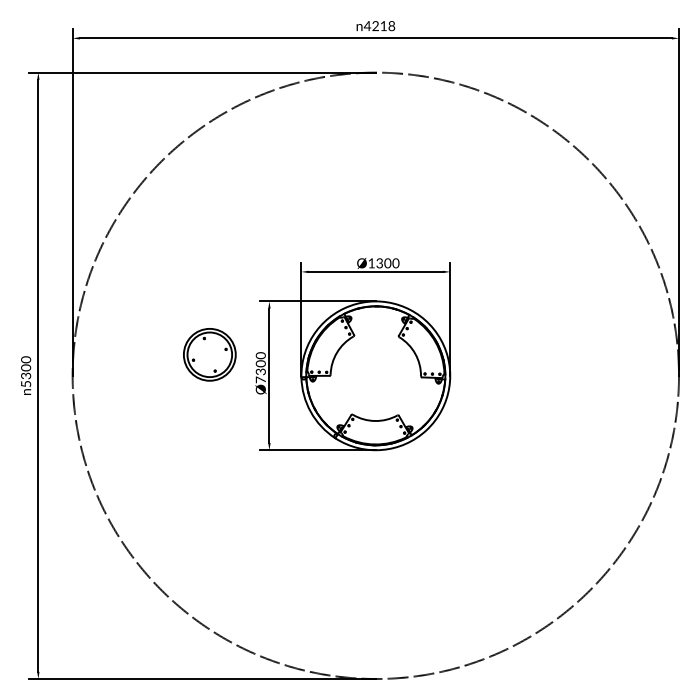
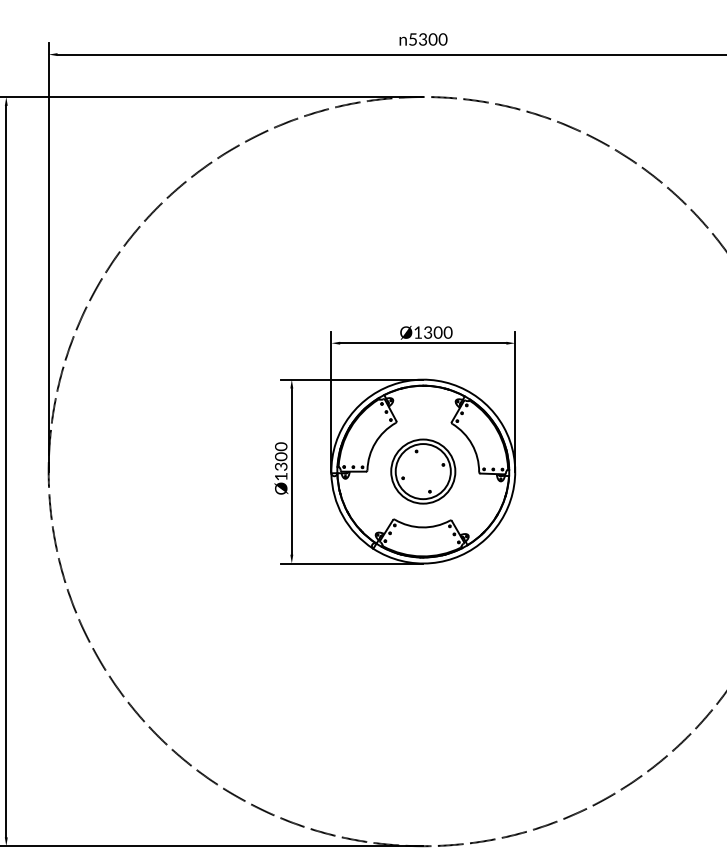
text: (379, 26) -> (427, 39), 4218 -> 5300
part: (209, 354) -> (422, 471), moved
text: (260, 379) -> (280, 476), Ø7300 -> Ø1300

